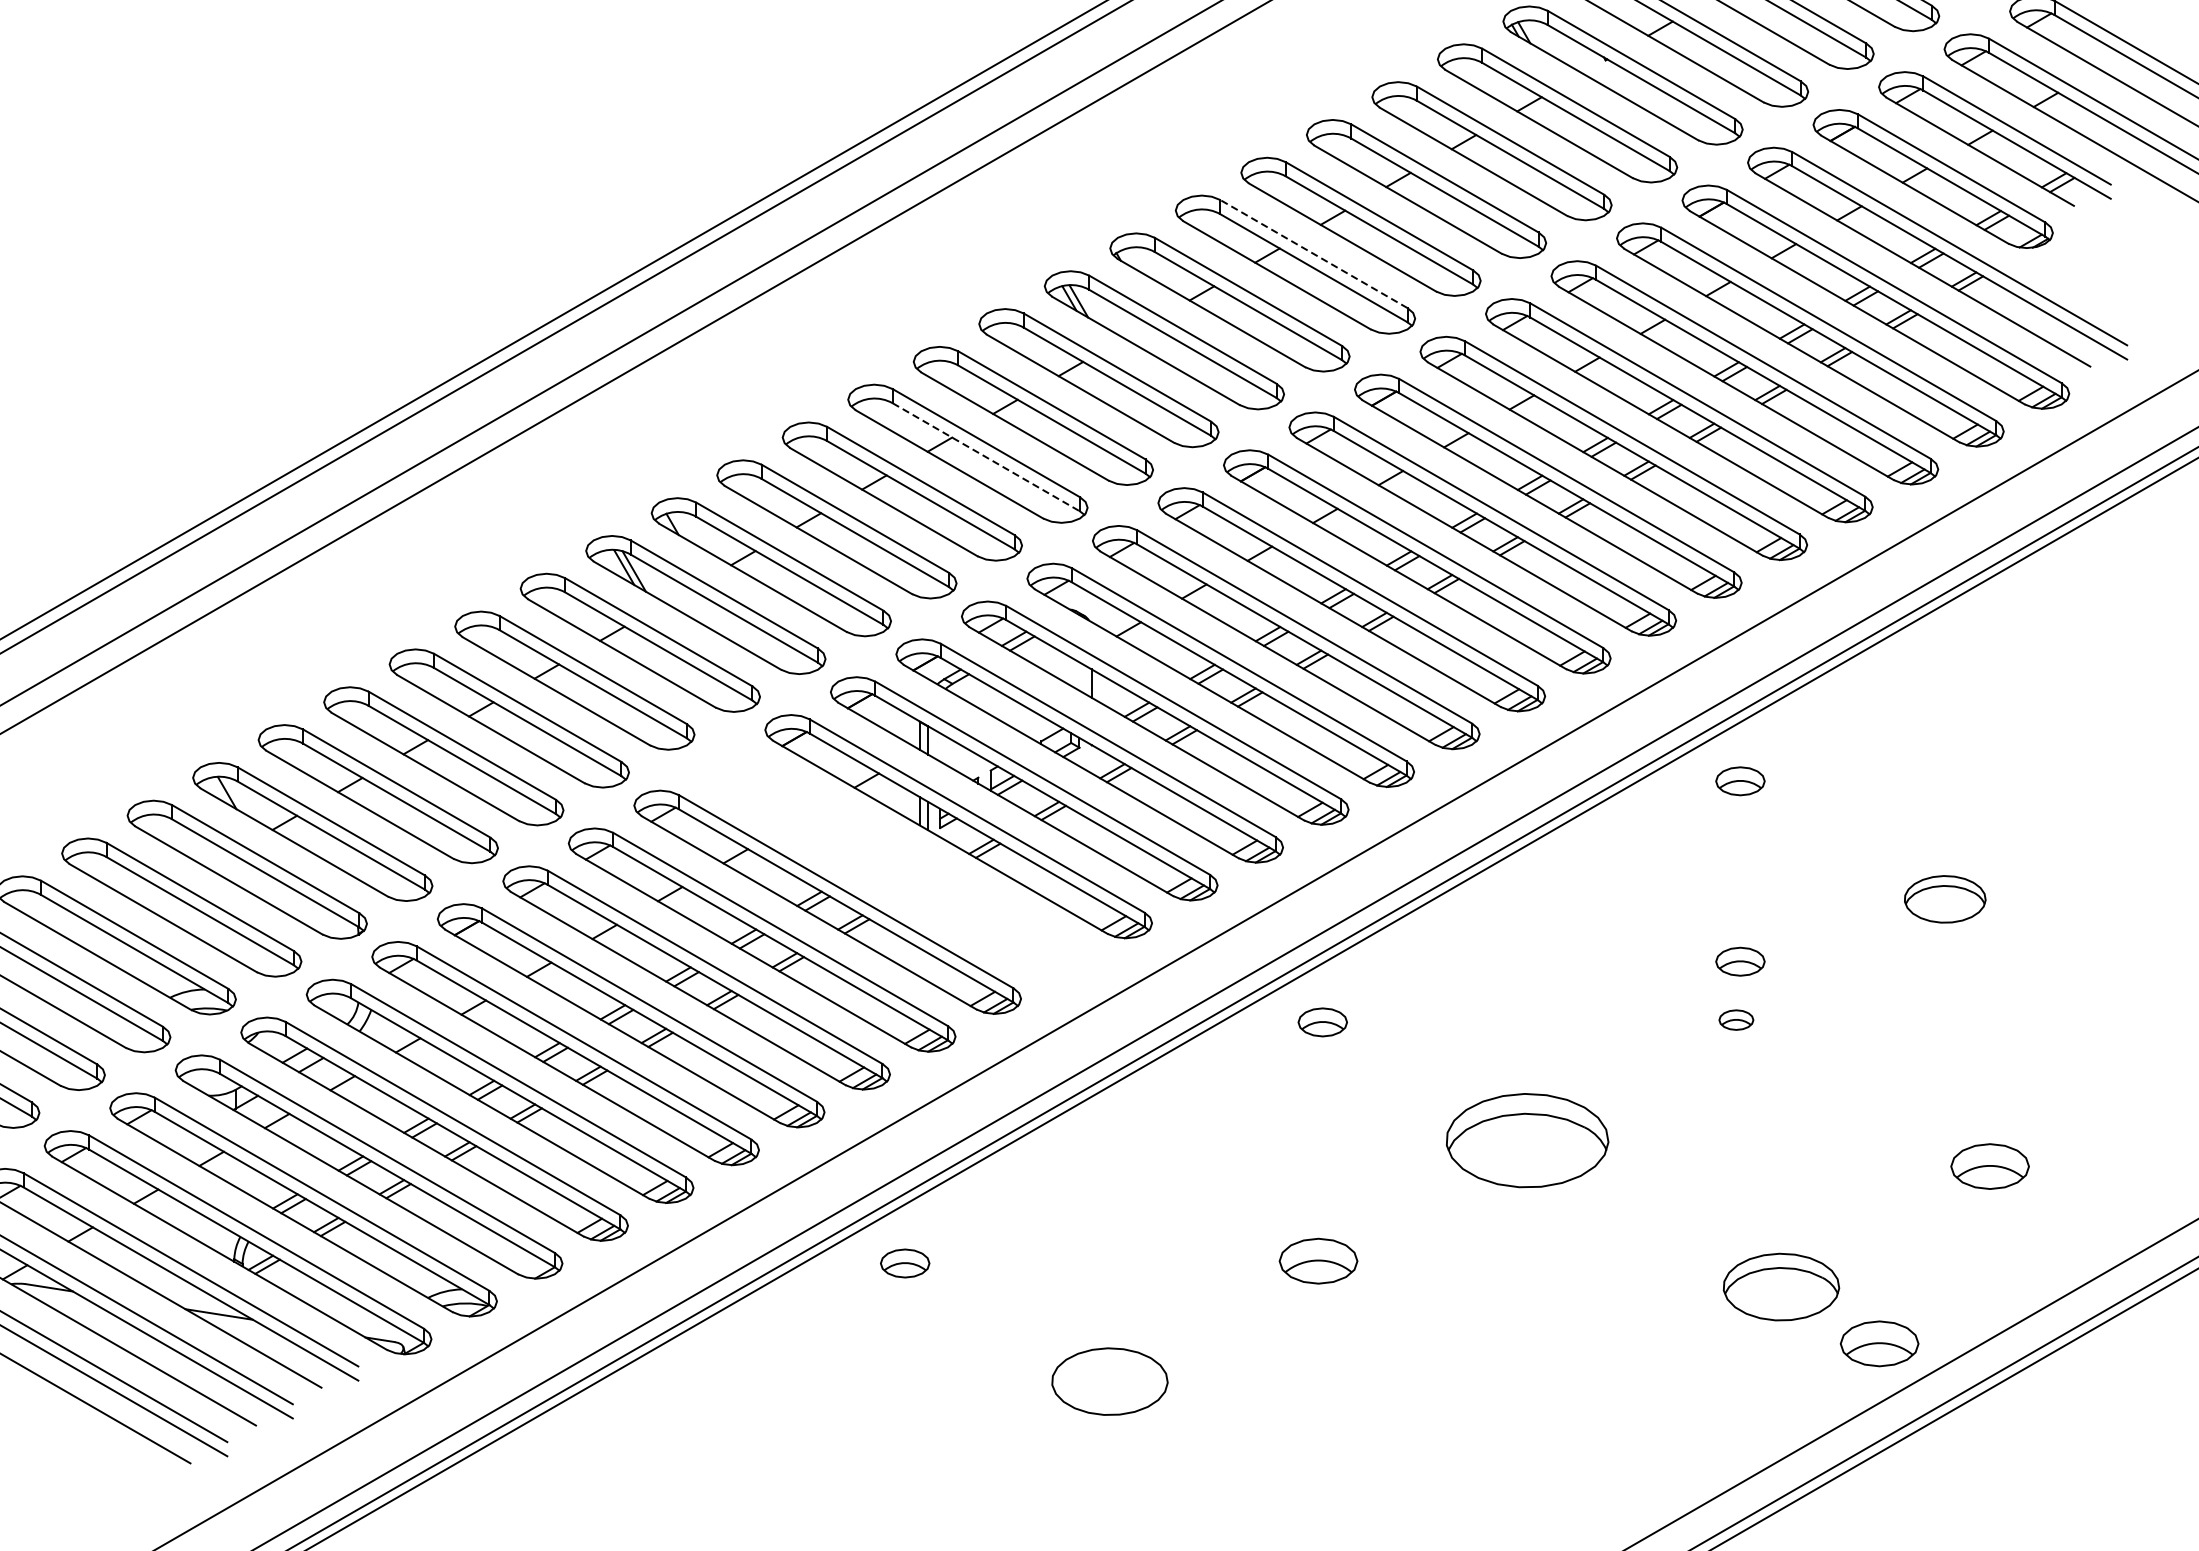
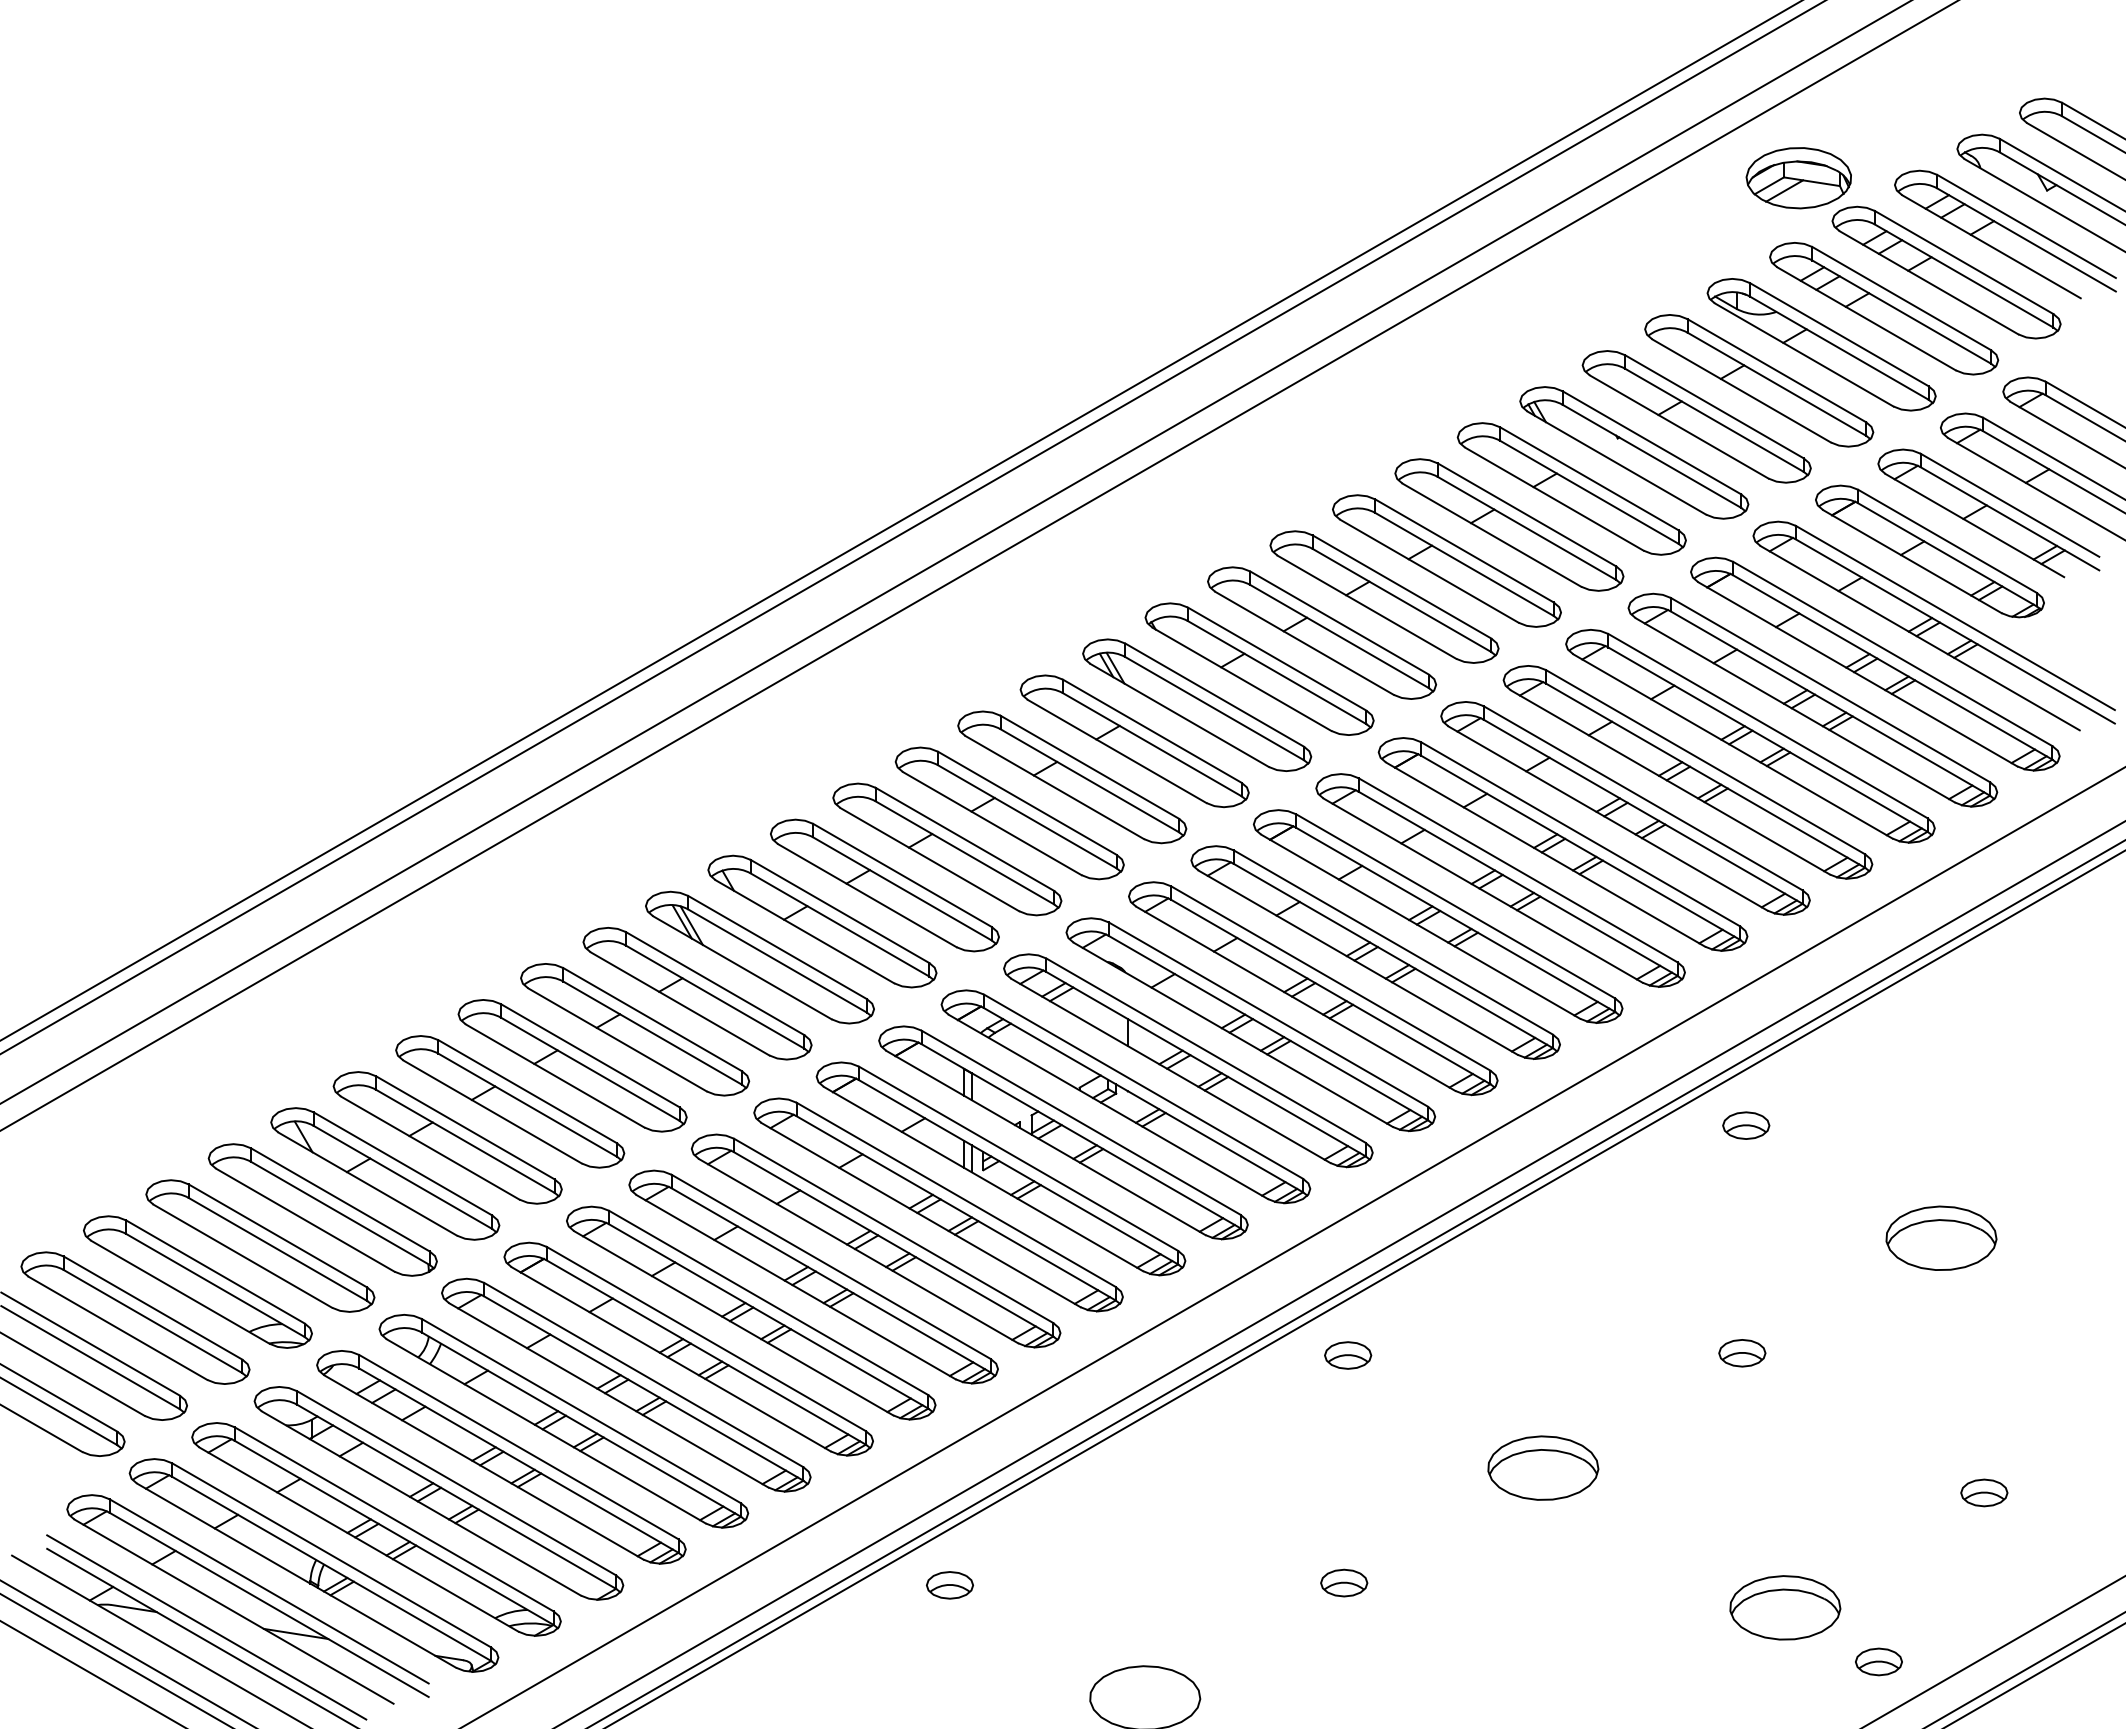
line: (1313, 253) -> (1339, 622), dashed -> solid
line: (986, 458) -> (1027, 817), dashed -> solid
part: (893, 863) -> (938, 1204), added
part: (1945, 898) -> (1941, 1237), size x1.43
part: (1740, 961) -> (1746, 1297), removed
part: (1736, 1020) -> (1742, 1353), size x1.43
part: (1527, 1139) -> (1543, 1467), size x0.71
part: (1990, 1166) -> (1984, 1492), size x0.62
part: (1319, 1260) -> (1344, 1582), size x0.62
part: (1879, 1343) -> (1878, 1661), size x0.62

